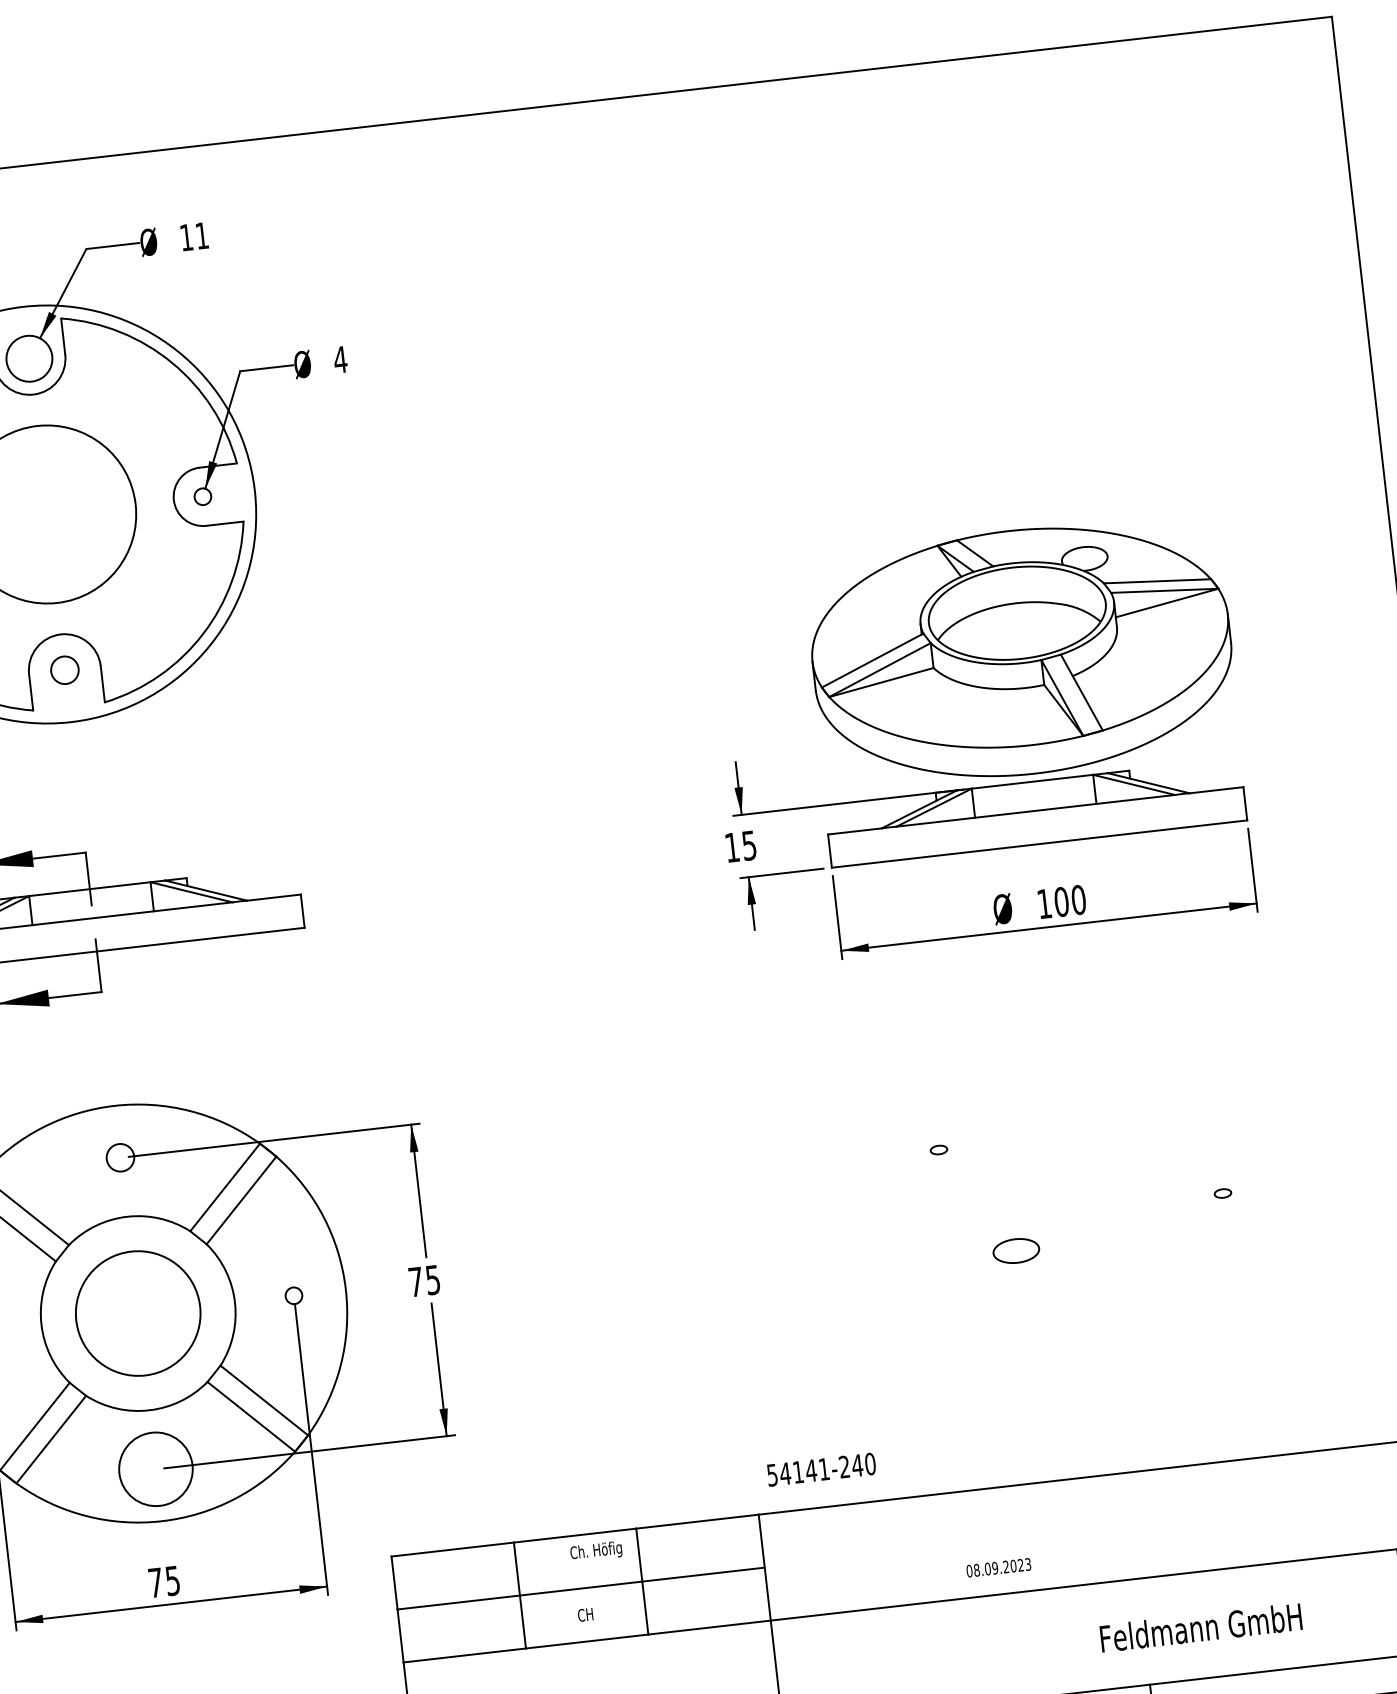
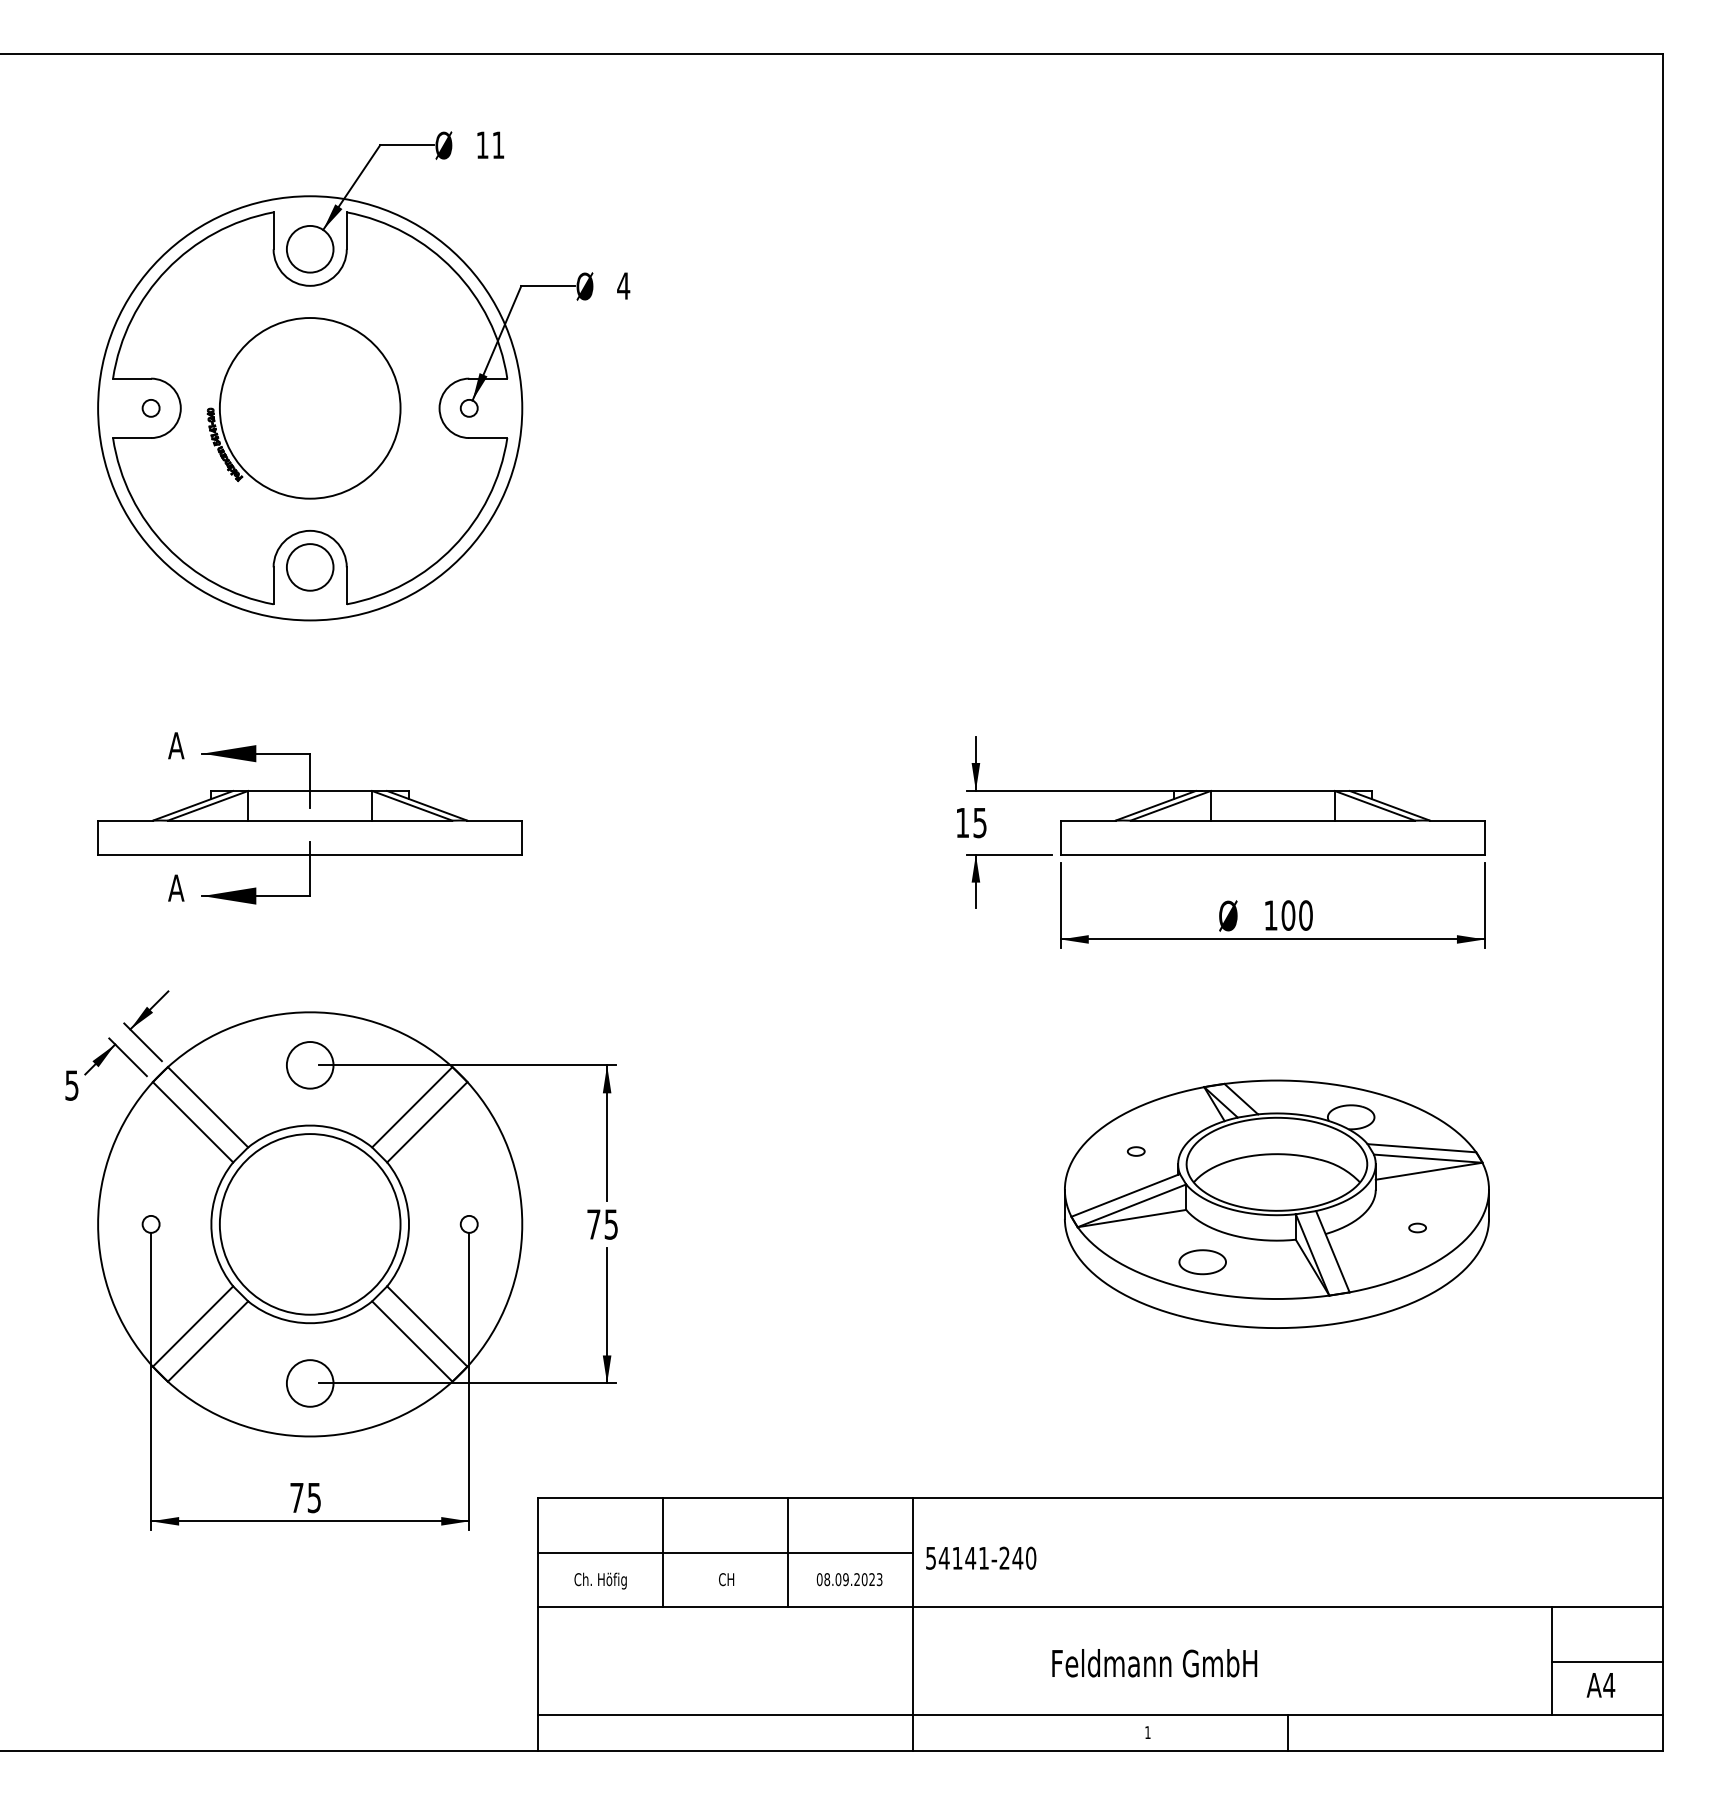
part: (1021, 651) -> (1276, 1203), moved
circle: (64, 670) -> (309, 567), size x1.67
circle: (119, 1158) -> (309, 1065), size x1.67
circle: (137, 1313) -> (309, 1224), size x1.43
text: (821, 1468) -> (981, 1557), moved
circle: (155, 1469) -> (309, 1383), size x0.62
text: (596, 1551) -> (600, 1580), moved
text: (998, 1567) -> (849, 1579), moved
text: (1200, 1628) -> (1154, 1663), moved

